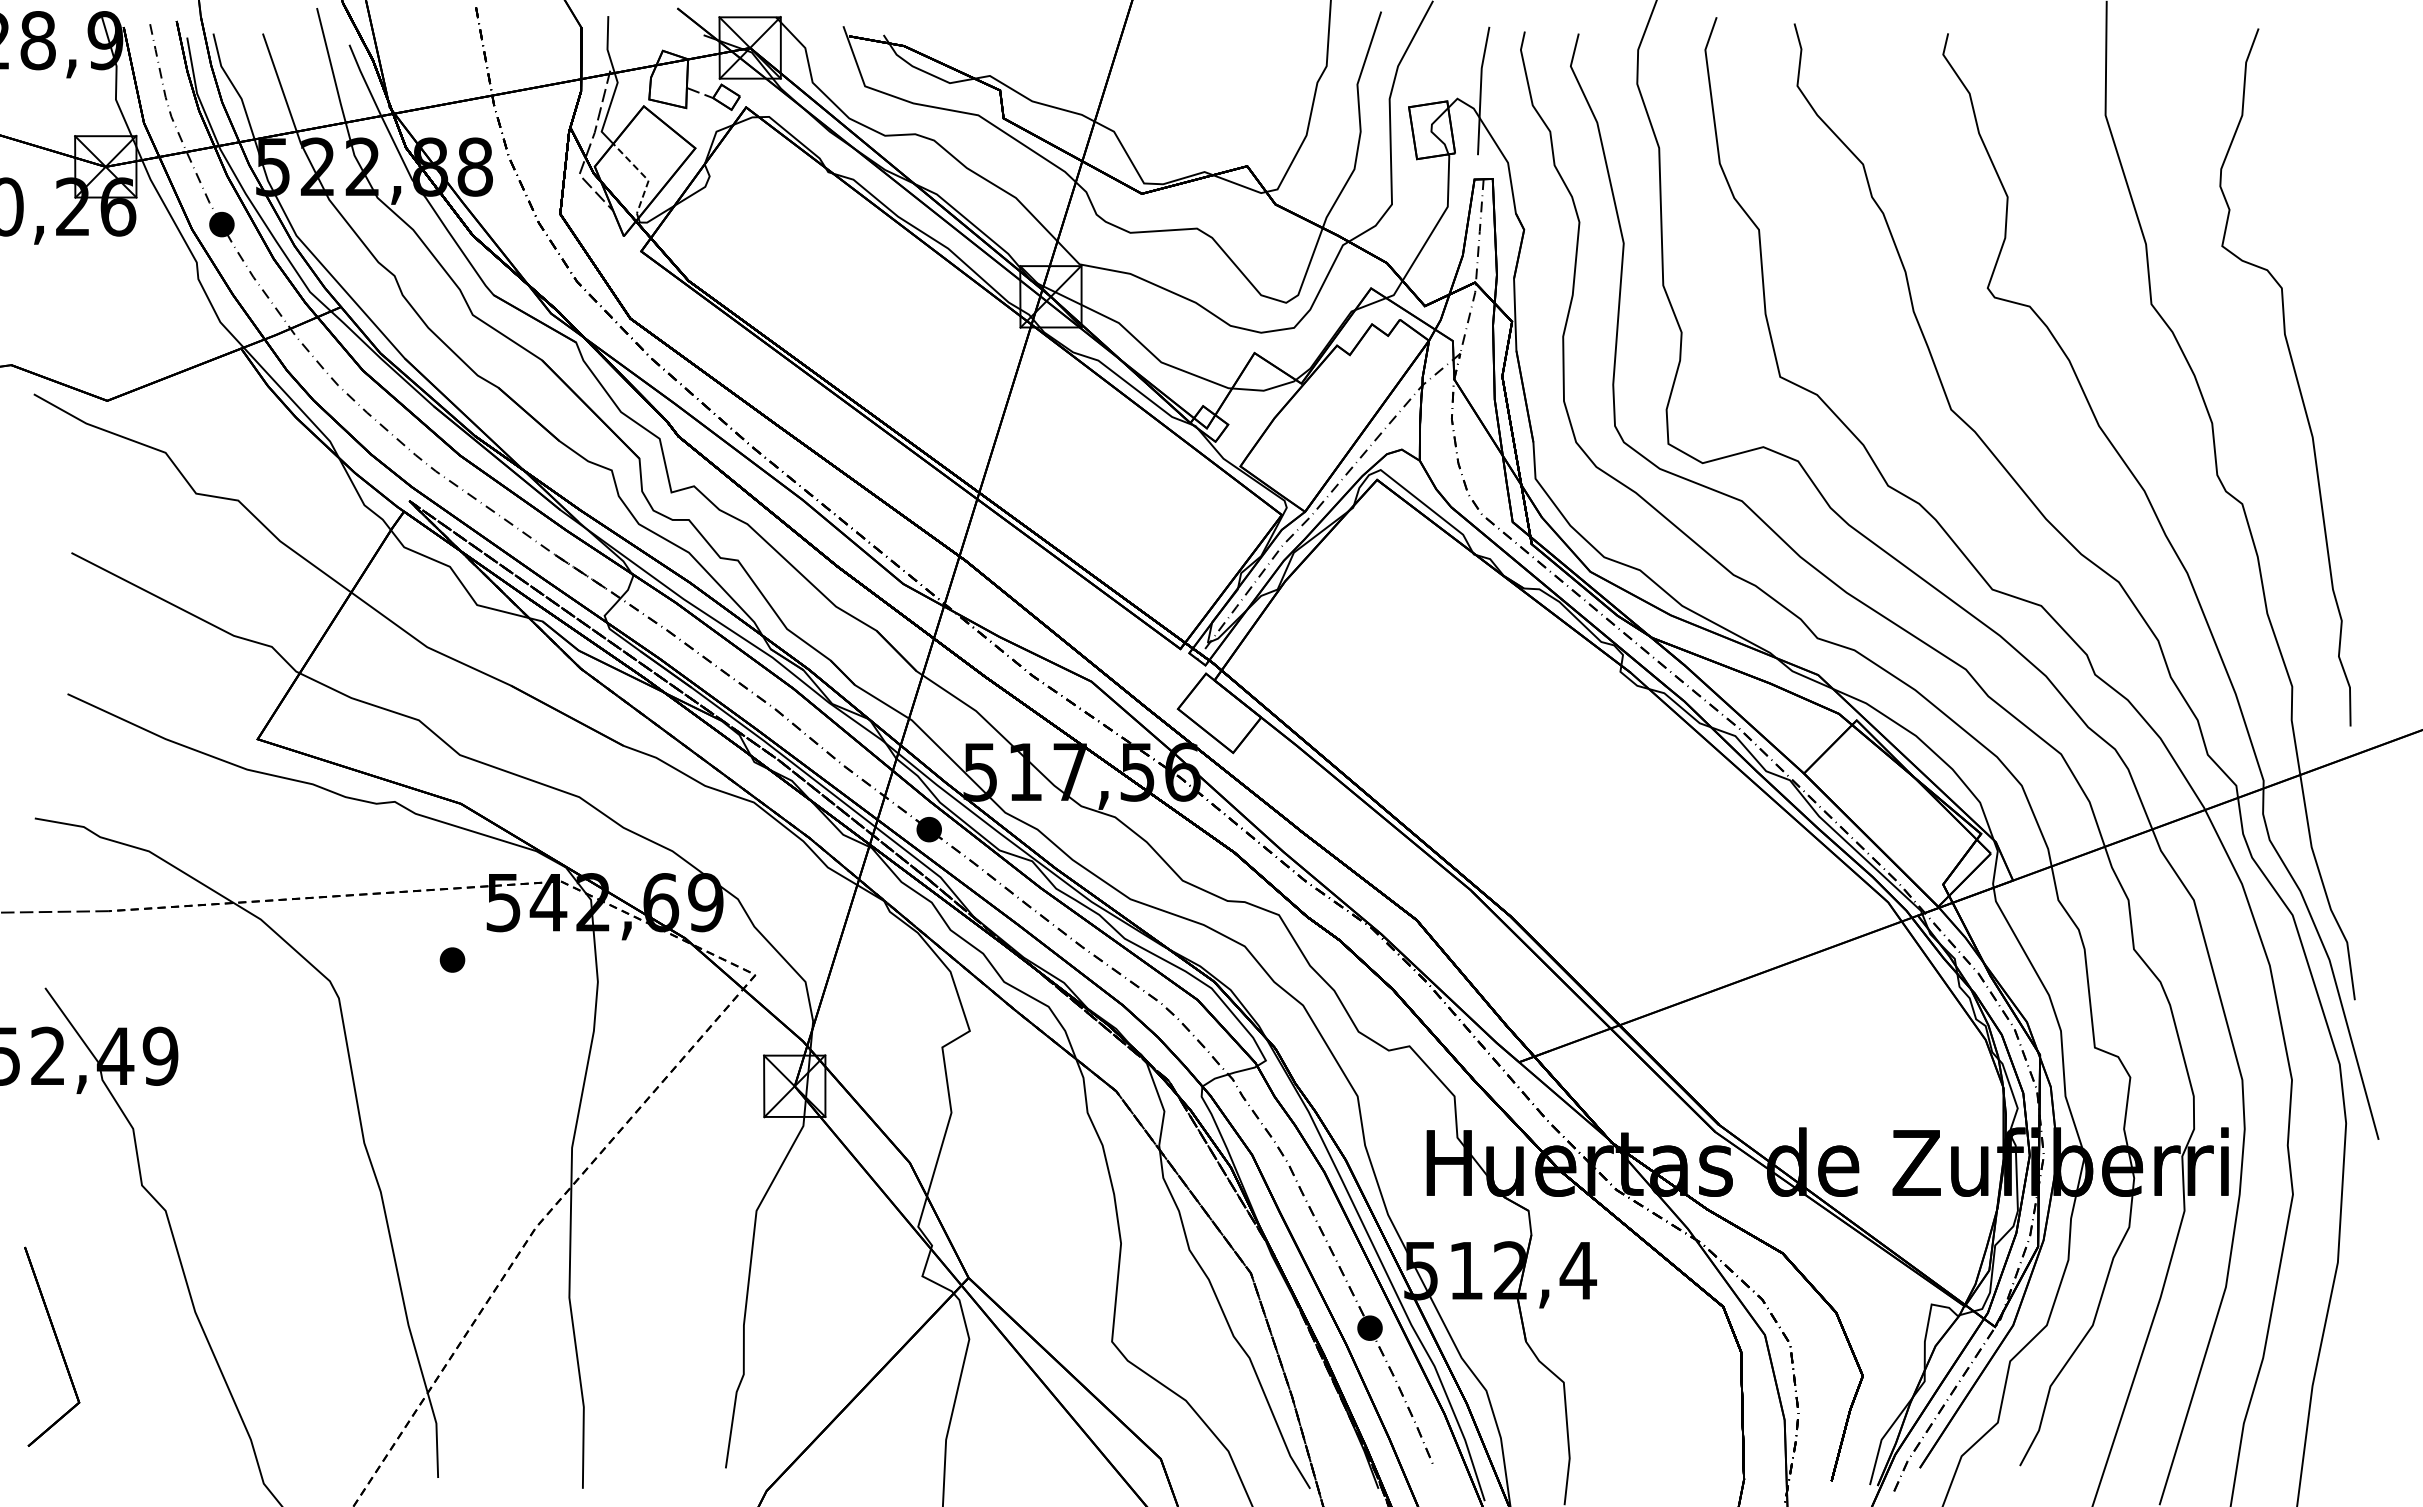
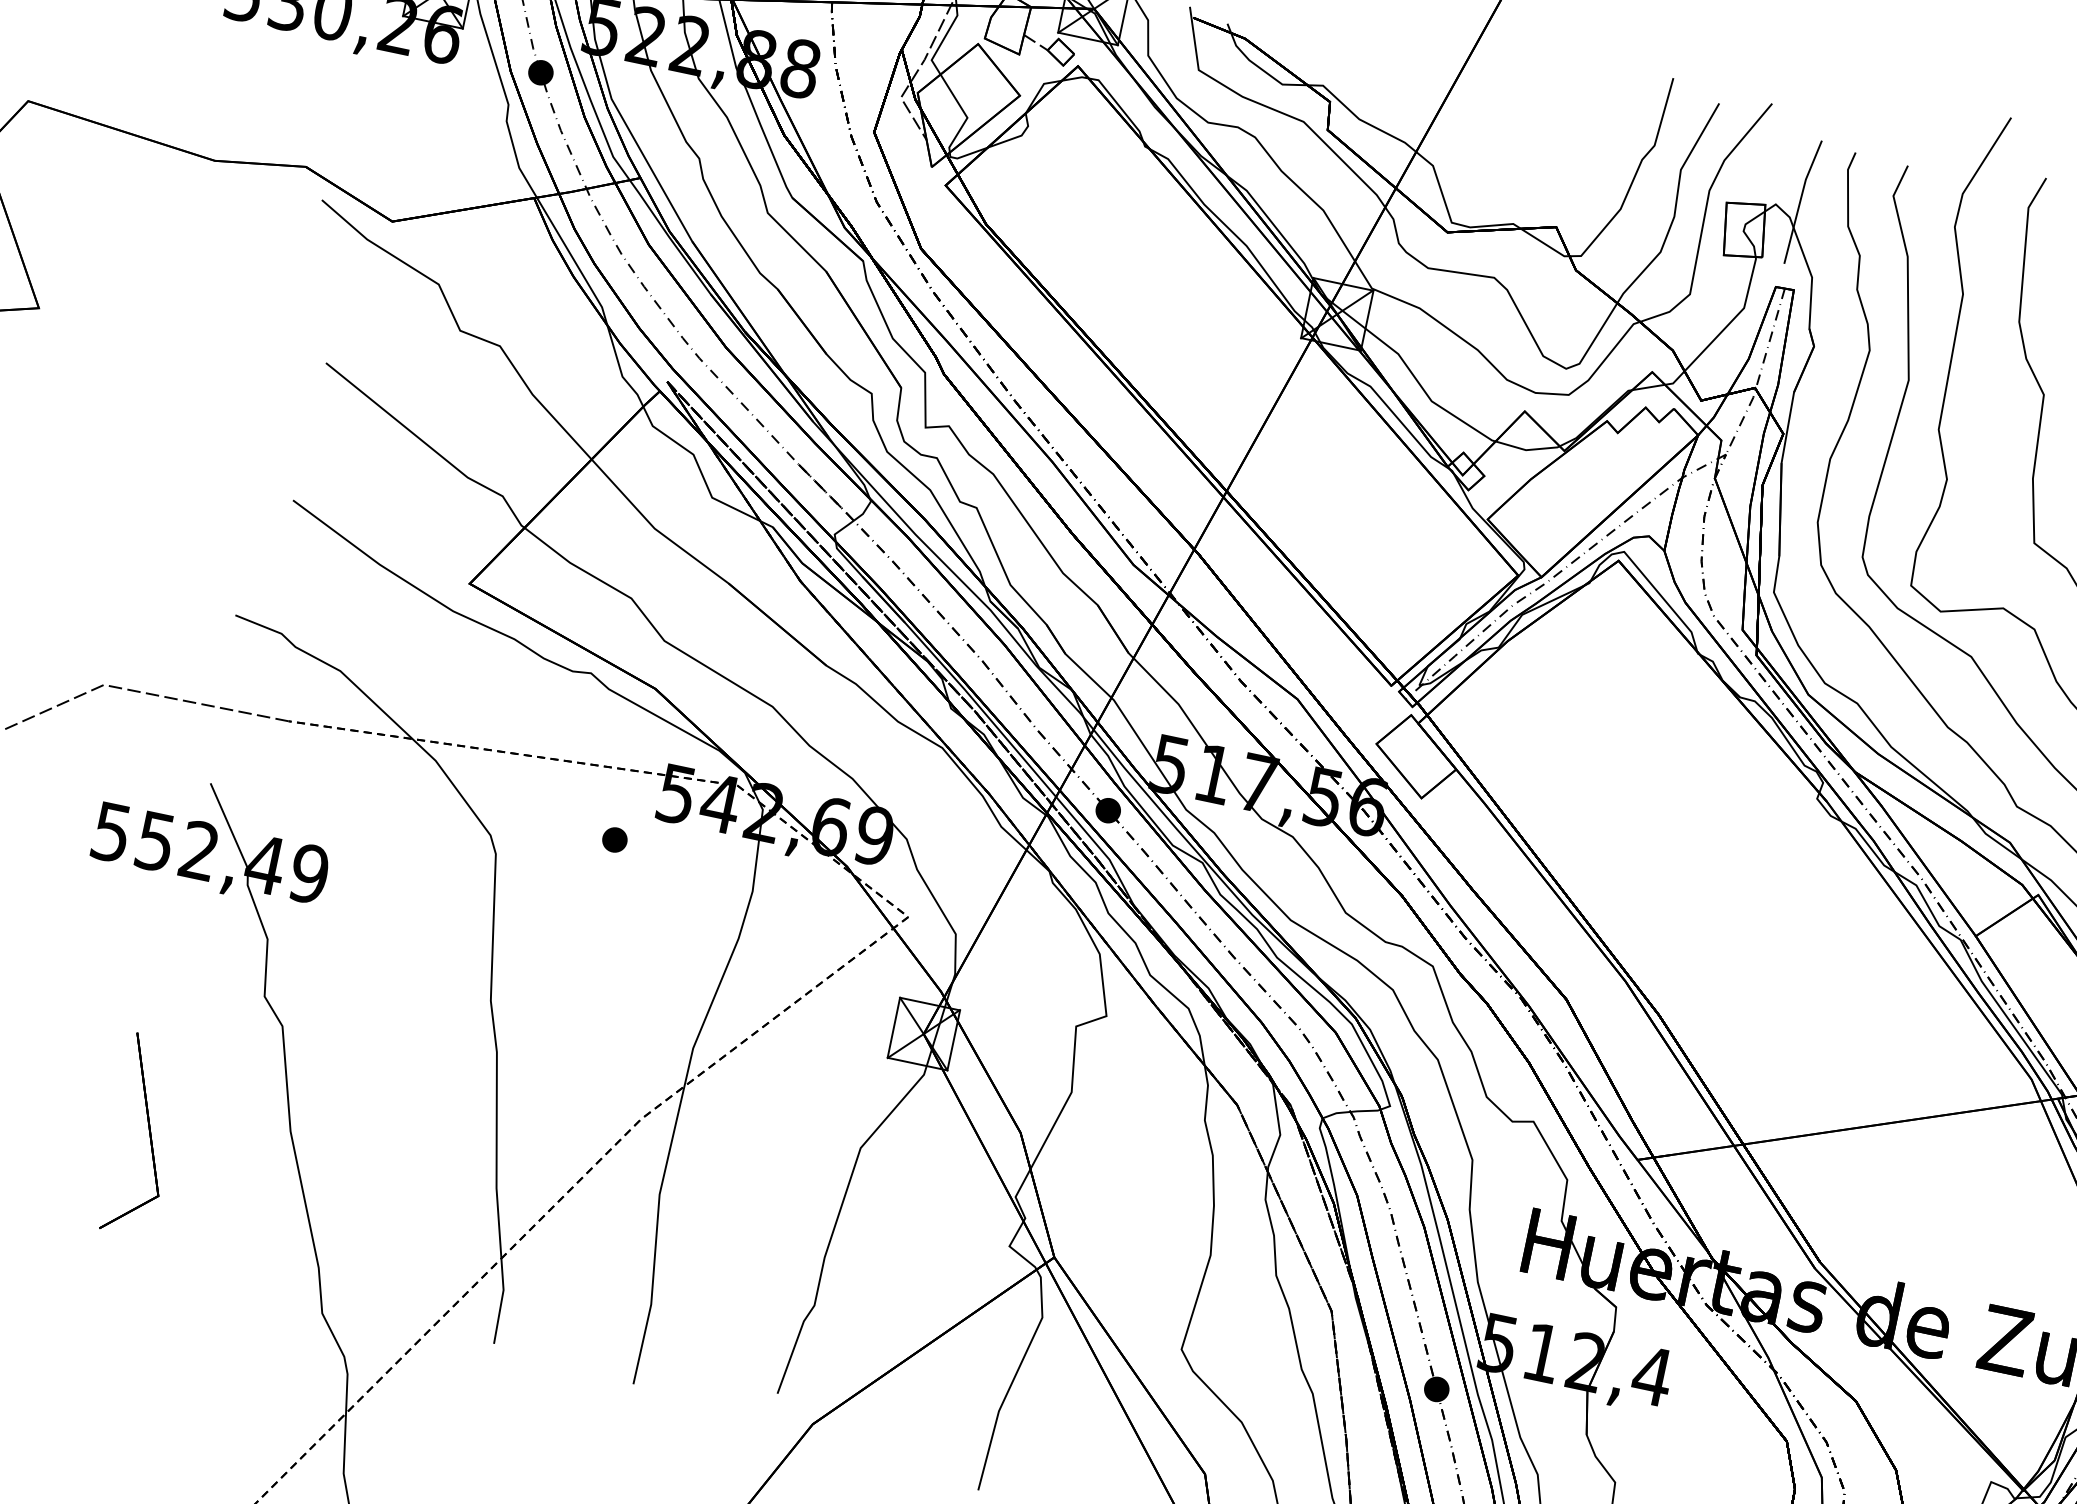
line: (645, 177) -> (965, 114), dashed -> solid

